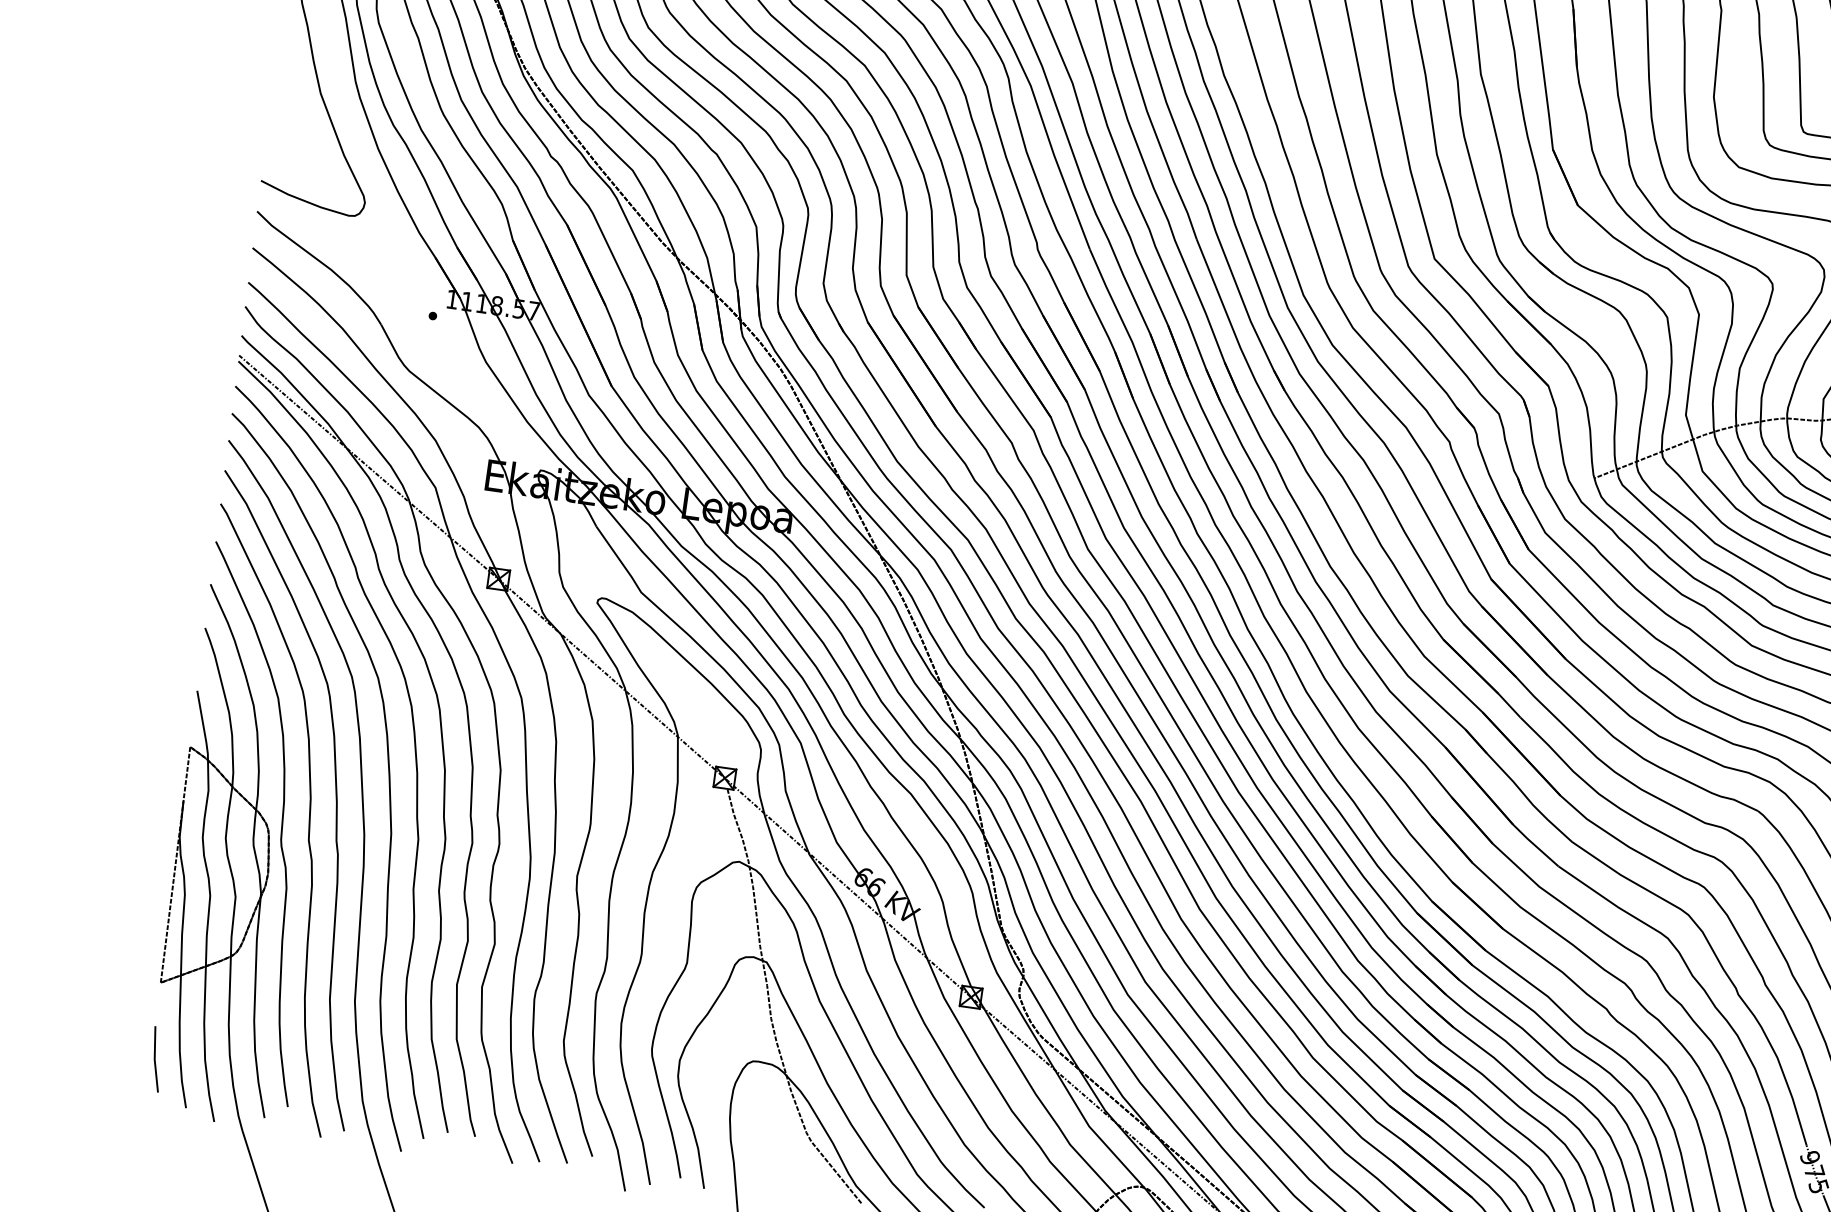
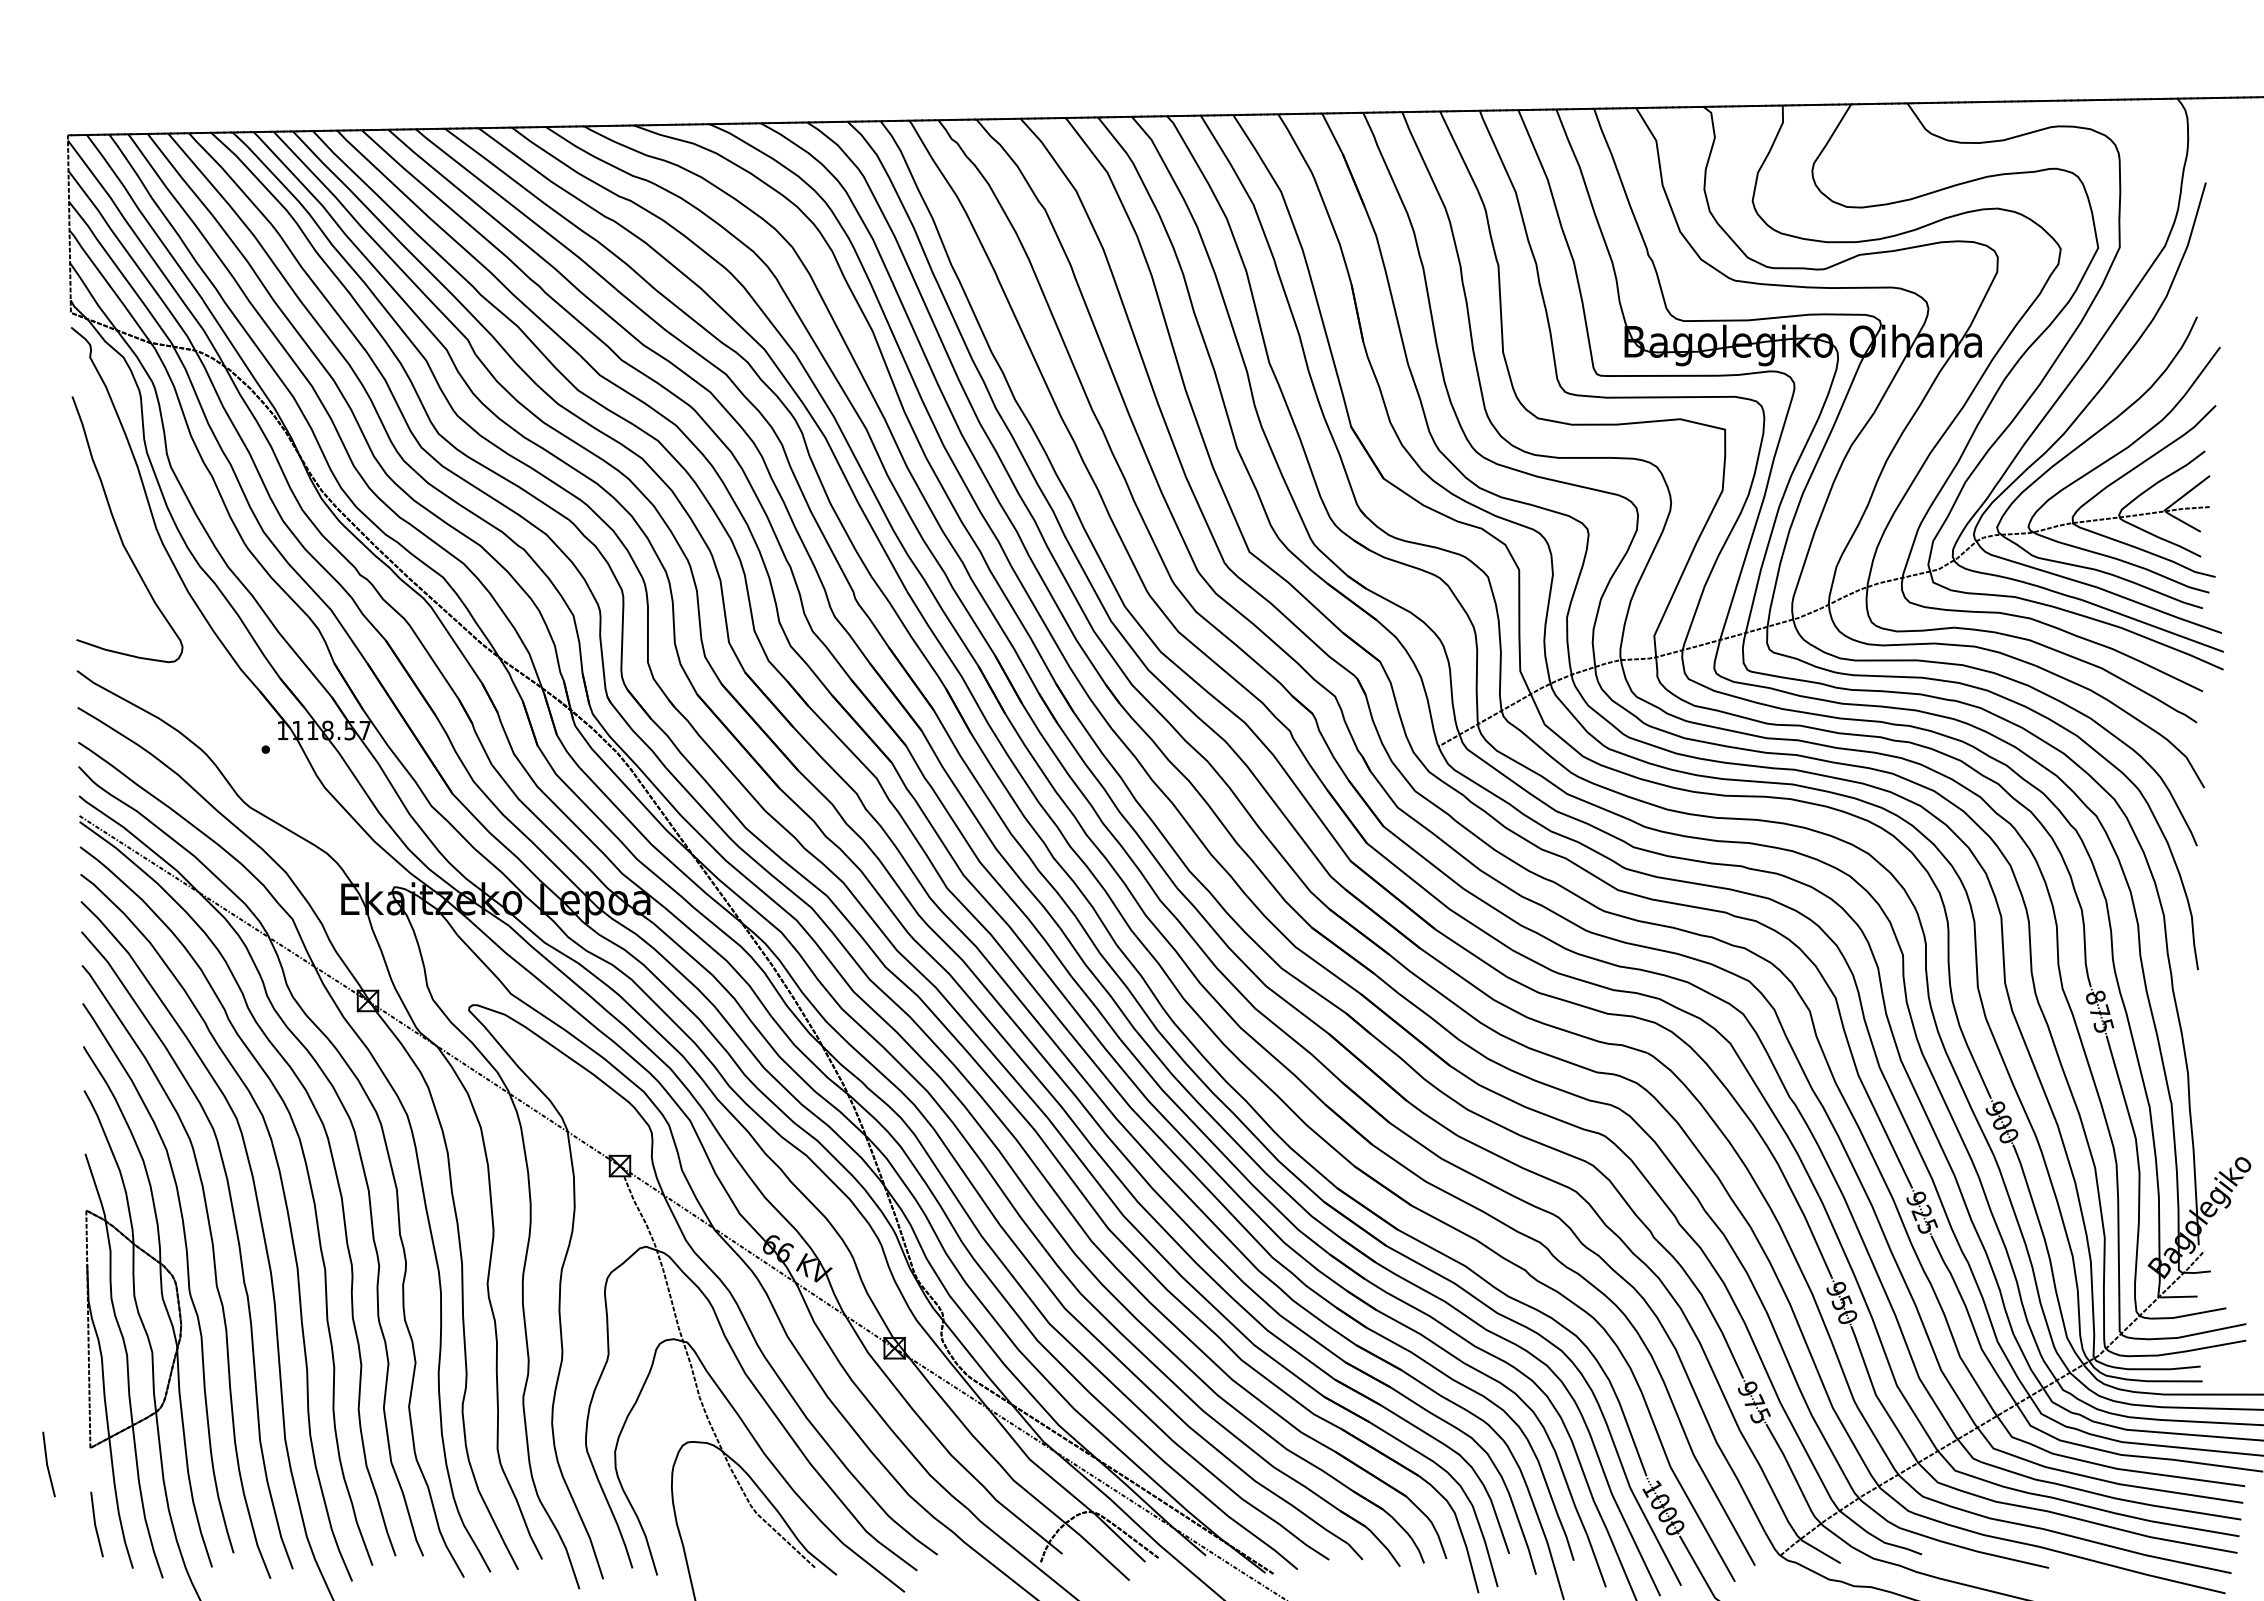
line: (116, 993) -> (47, 1464), added

